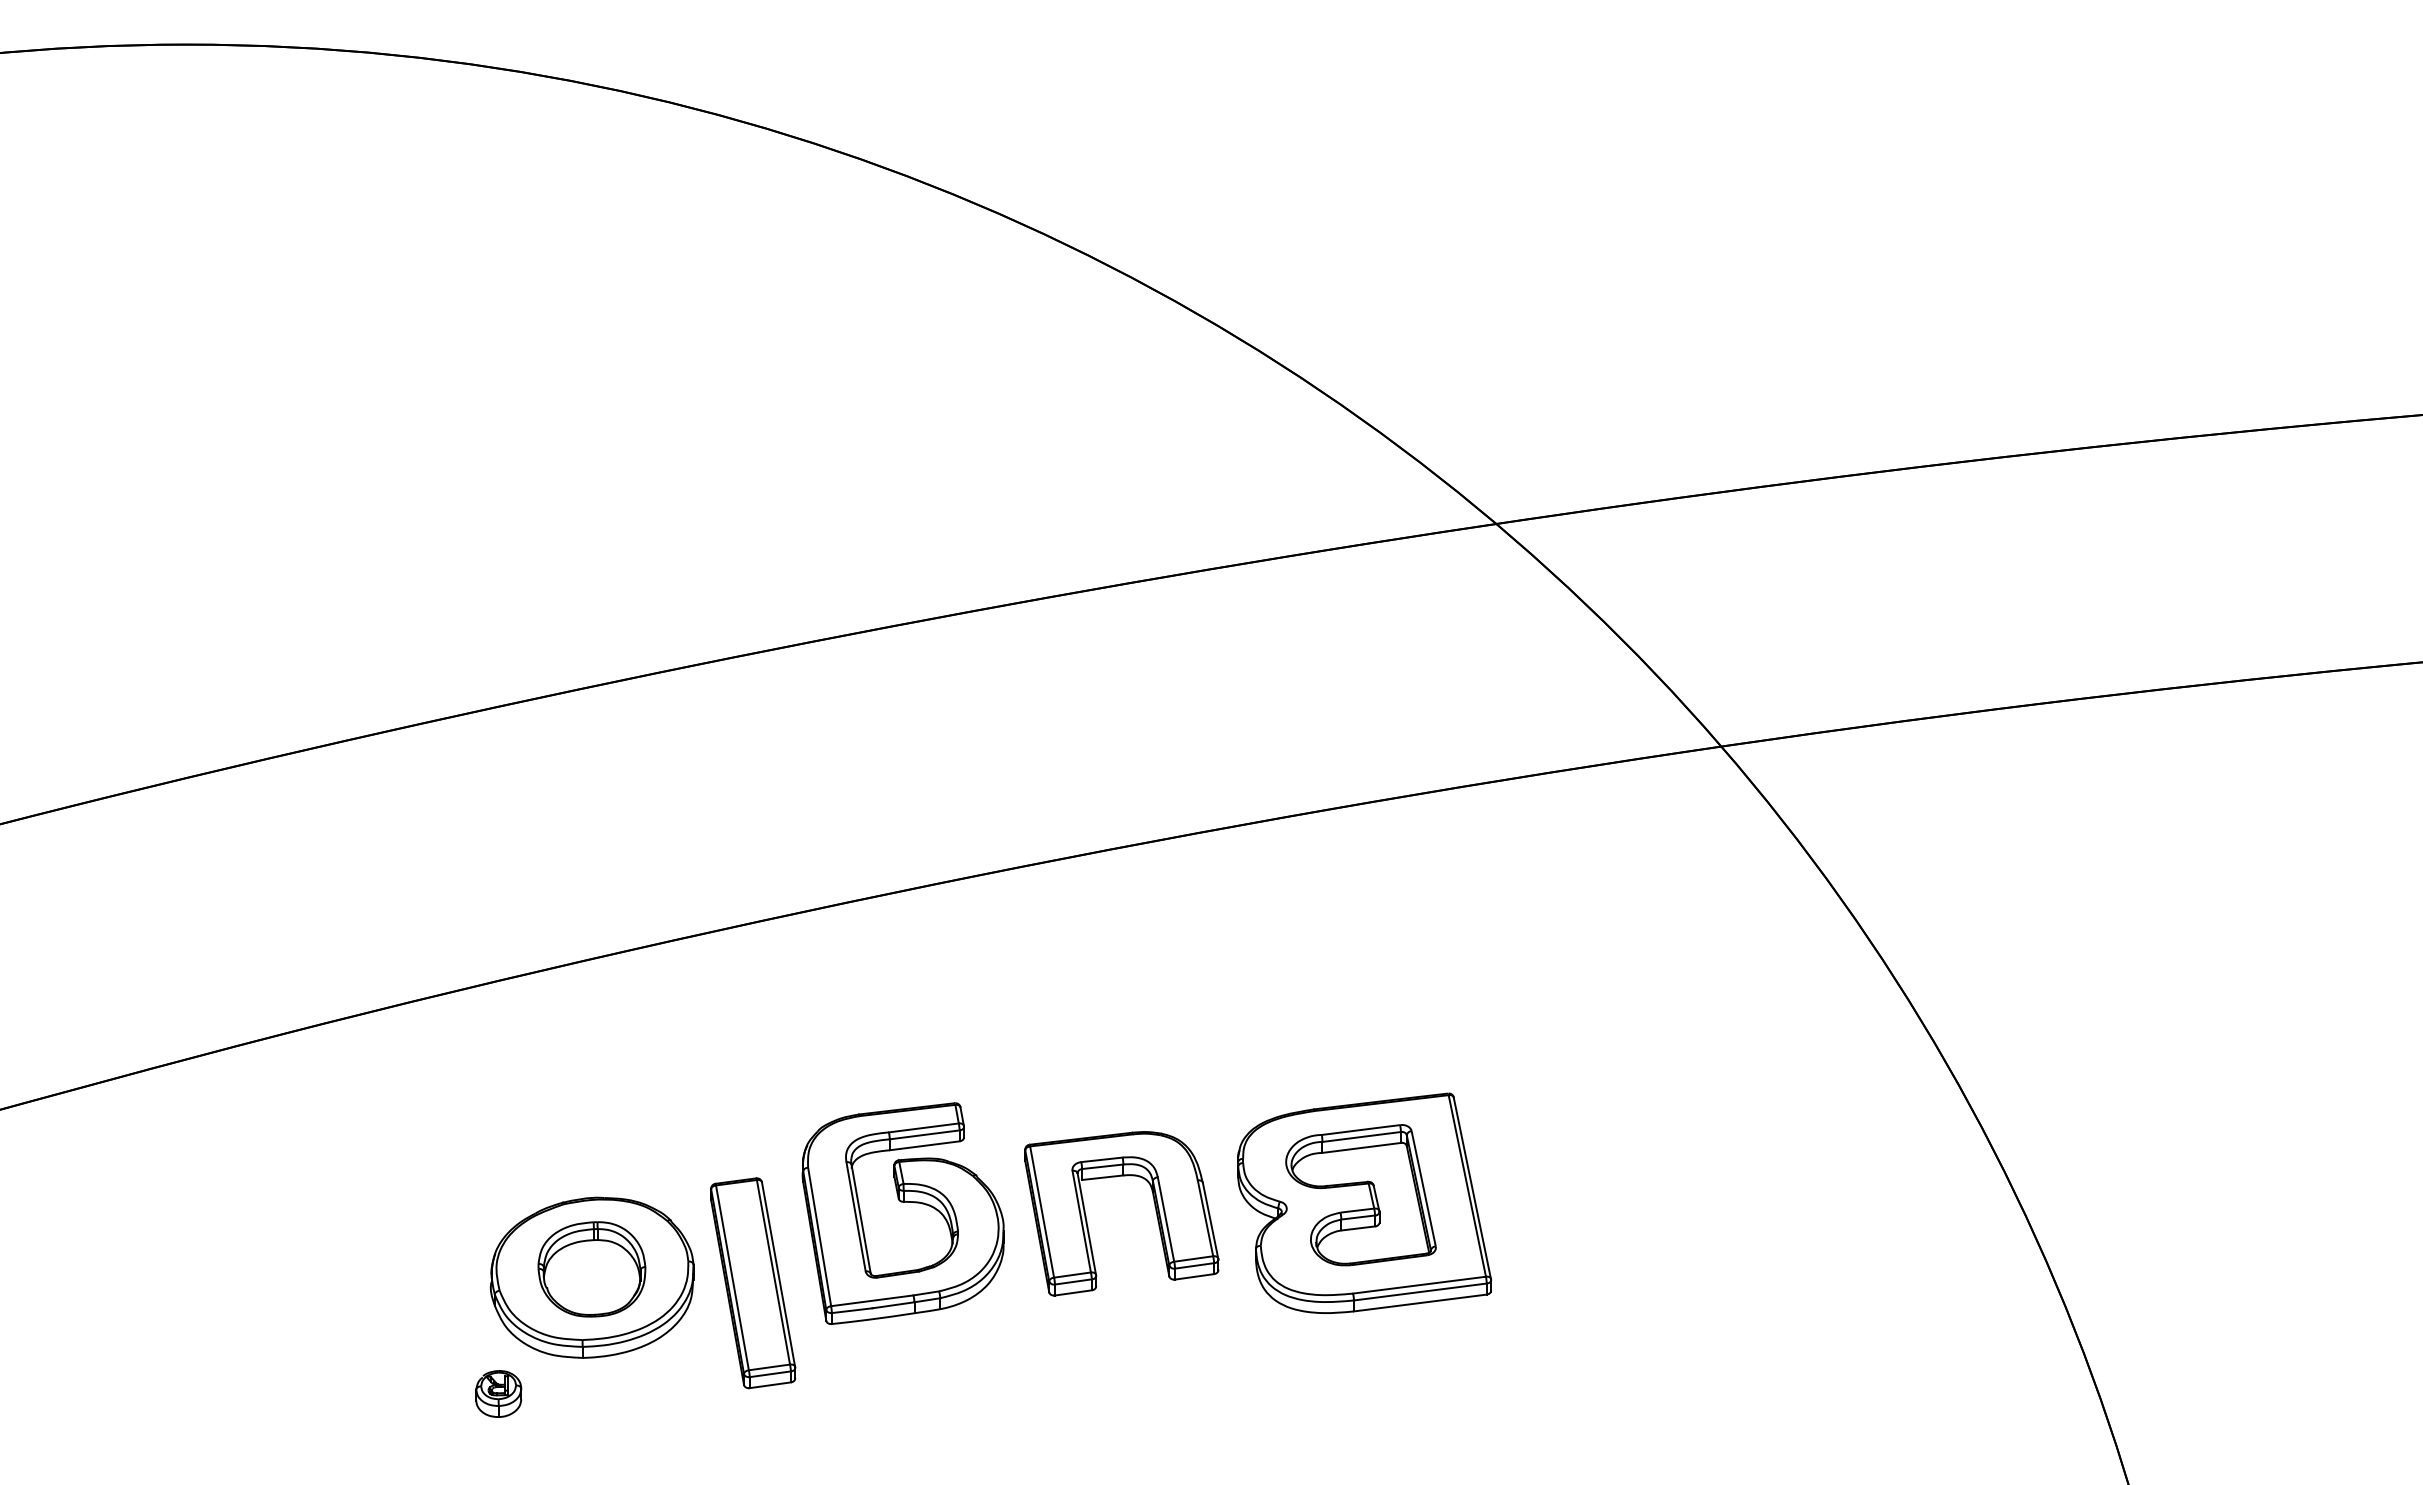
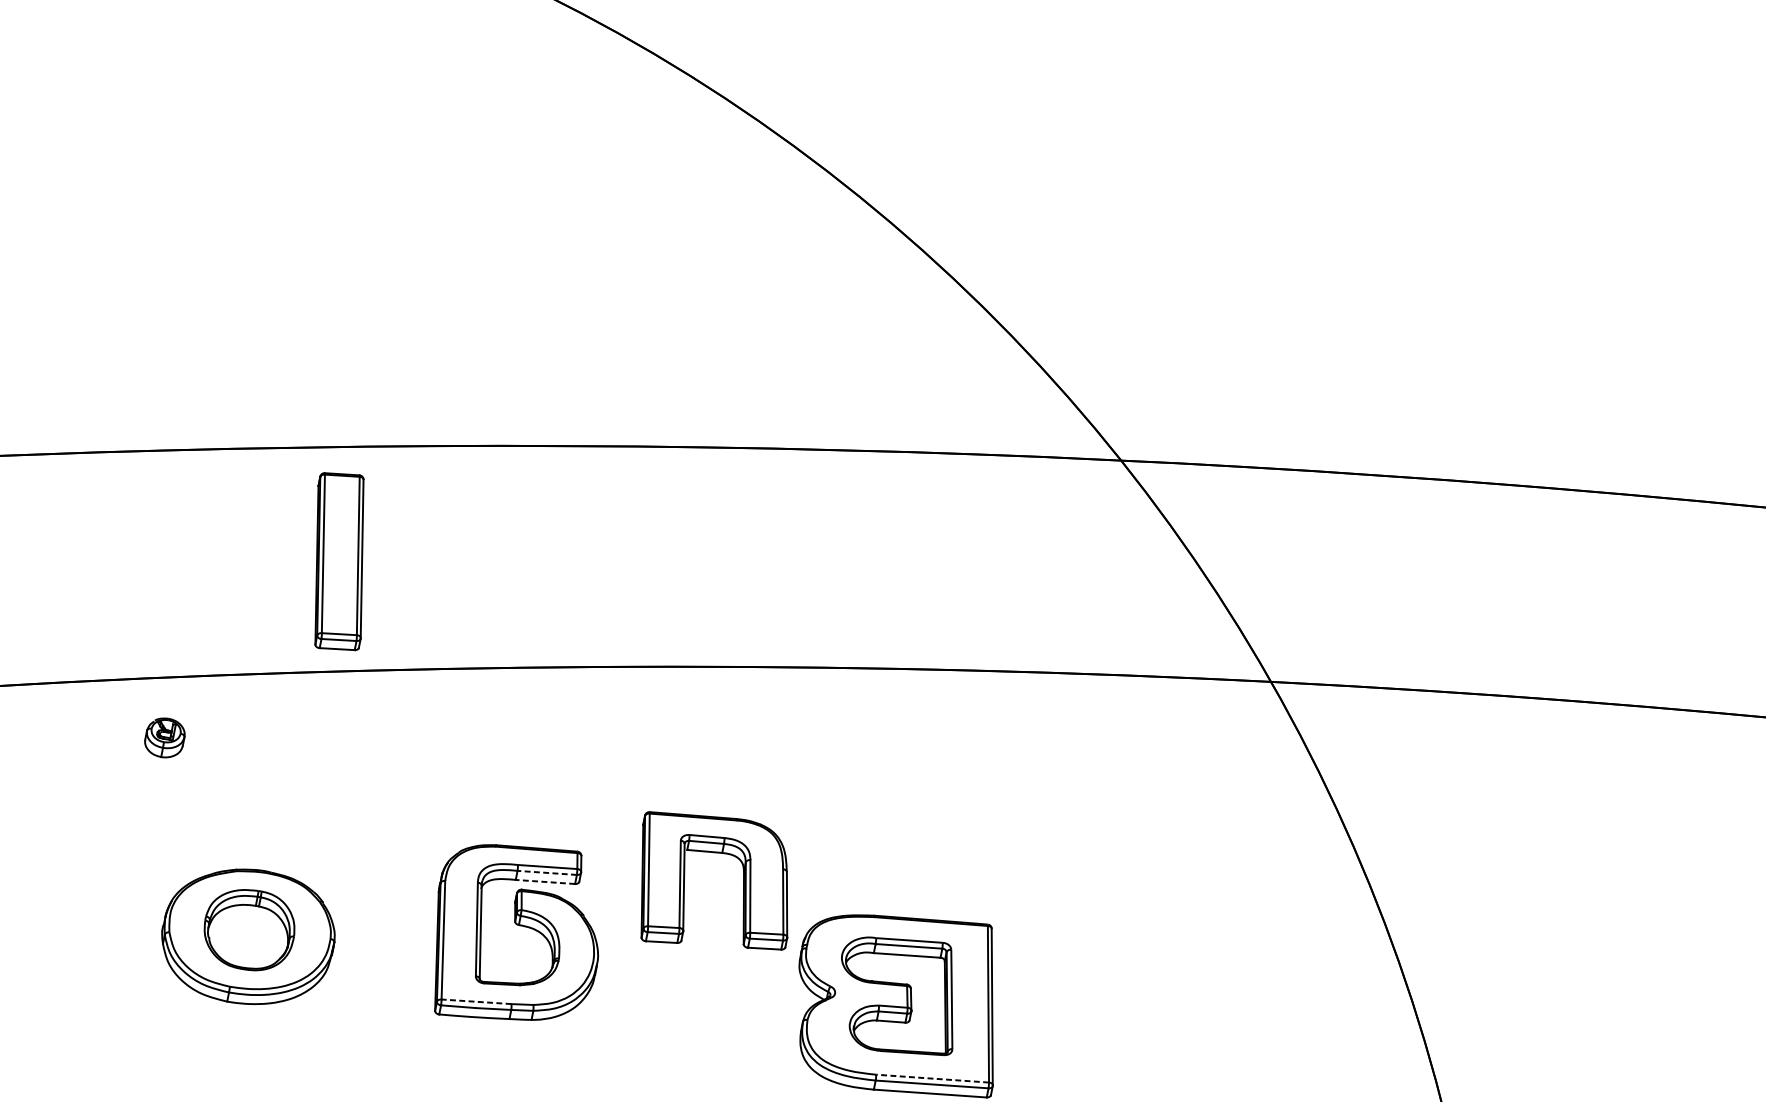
line: (924, 1134) -> (547, 872), solid -> dashed
line: (924, 1145) -> (545, 881), solid -> dashed
part: (1154, 1206) -> (742, 883), moved
part: (753, 1283) -> (339, 562), moved
line: (1419, 1285) -> (932, 1078), solid -> dashed
line: (871, 1300) -> (475, 1001), solid -> dashed
part: (498, 1393) -> (164, 737), moved

